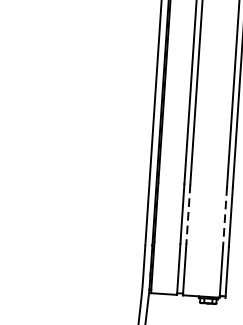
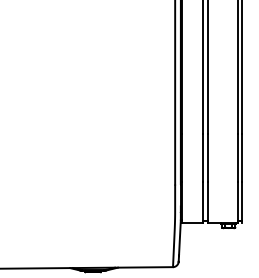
line: (188, 215) -> (208, 158), dashed -> solid
line: (224, 217) -> (237, 158), dashed -> solid

